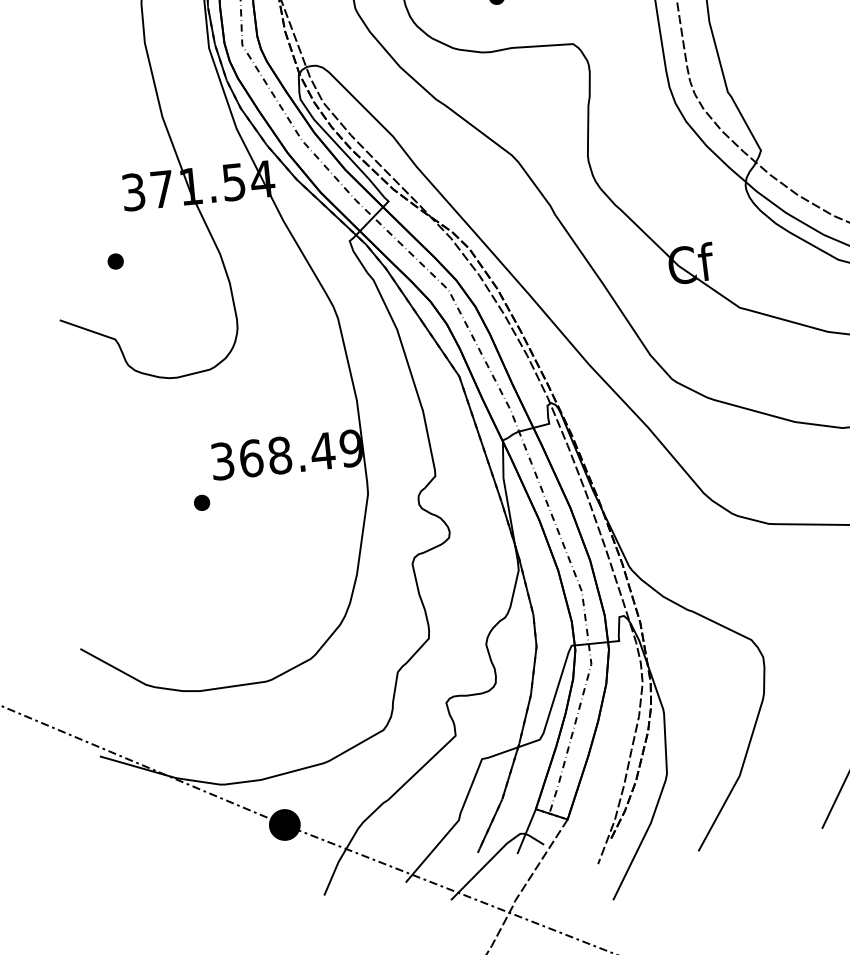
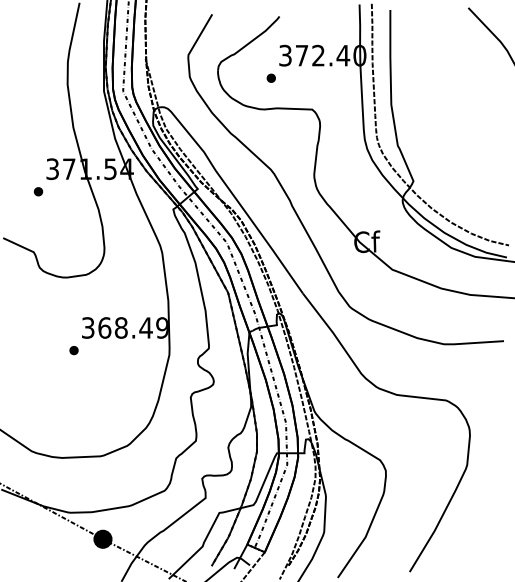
part: (115, 261) -> (38, 191), moved

